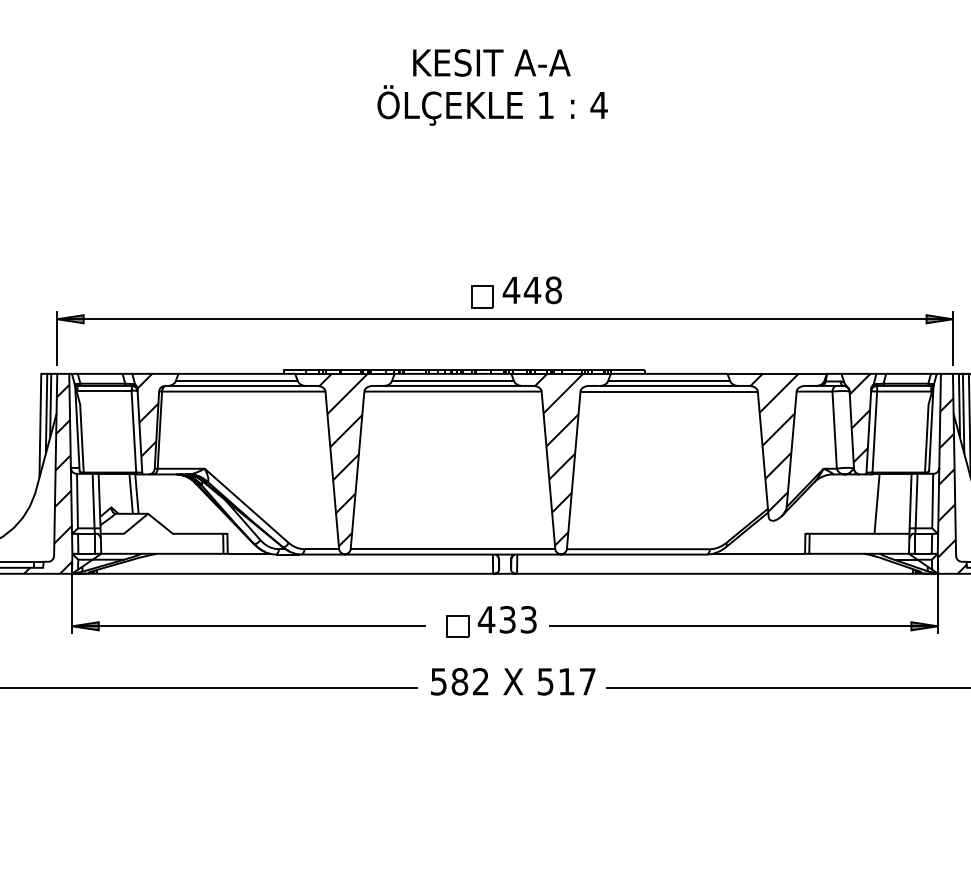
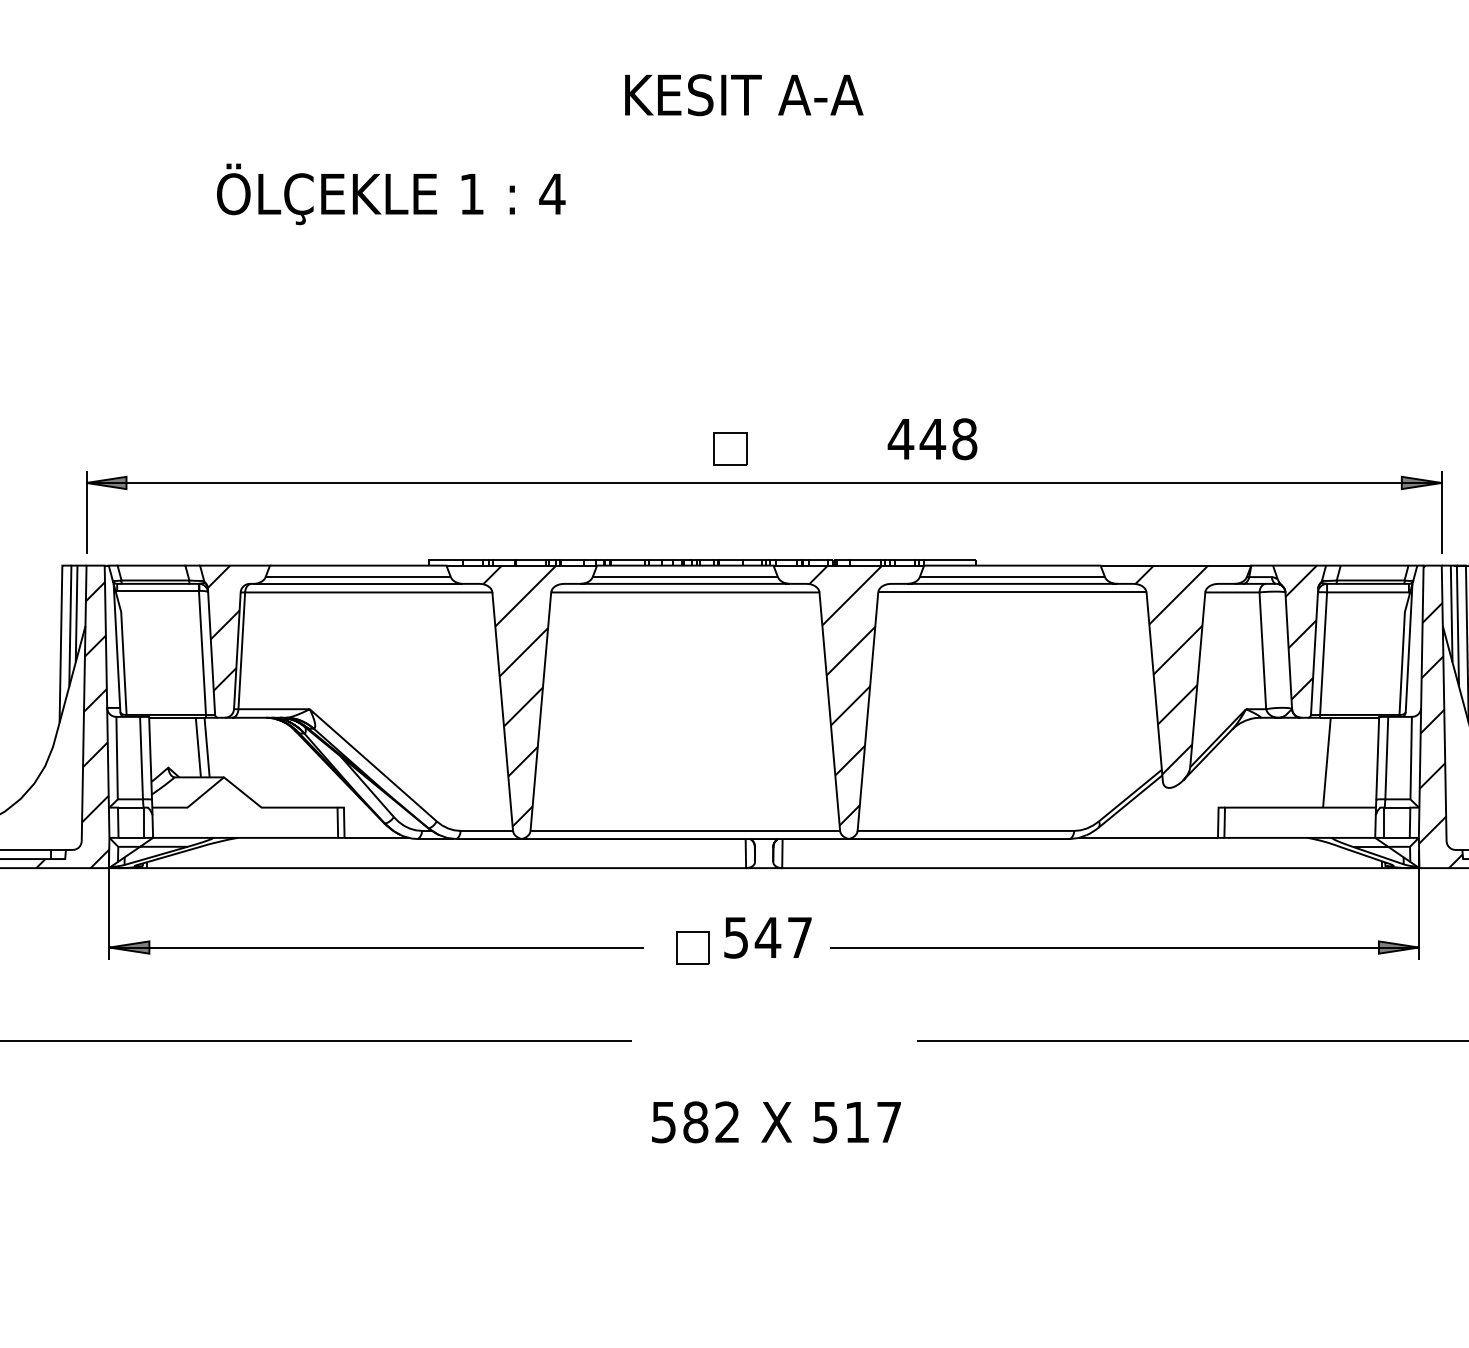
text: (492, 105) -> (391, 194), moved
text: (531, 290) -> (931, 439), moved
text: (506, 619) -> (766, 937), 433 -> 547
text: (513, 681) -> (776, 1121), moved

